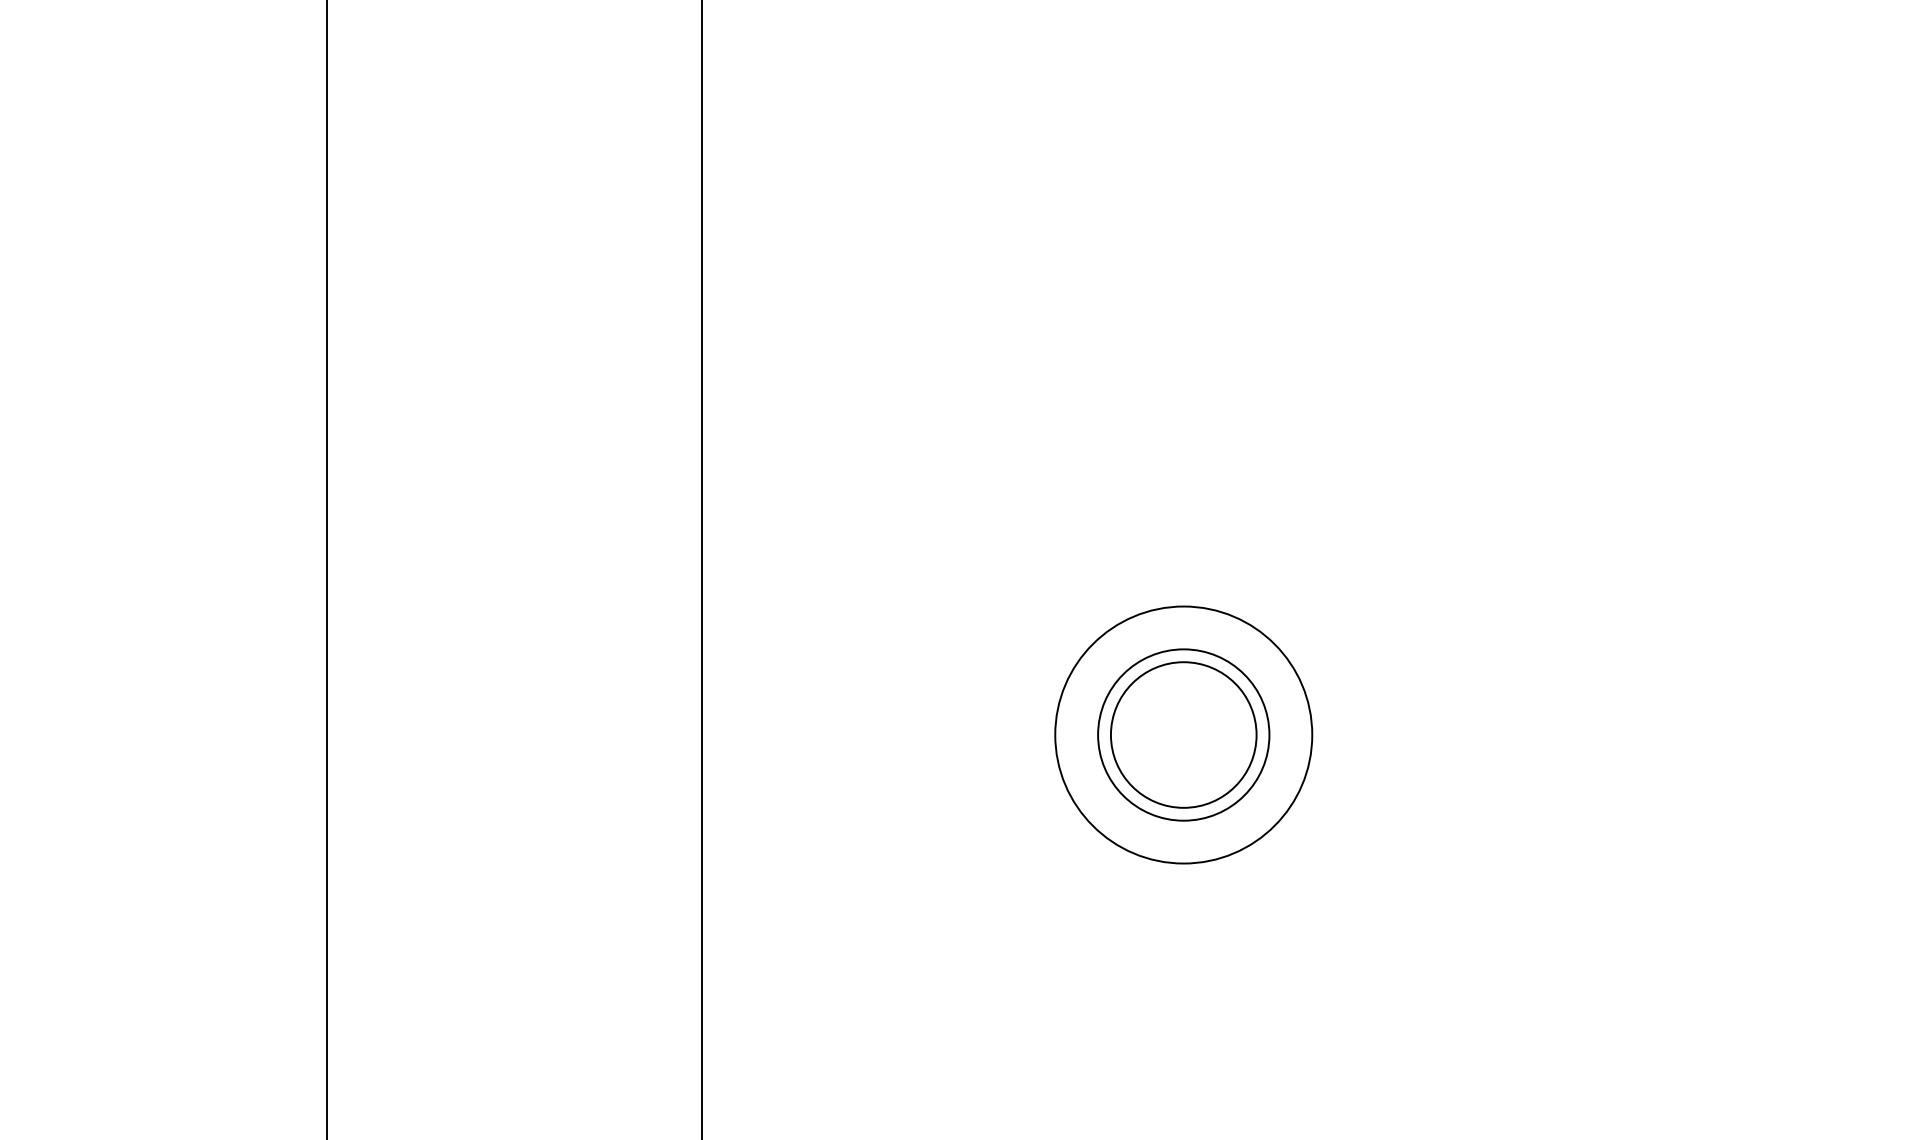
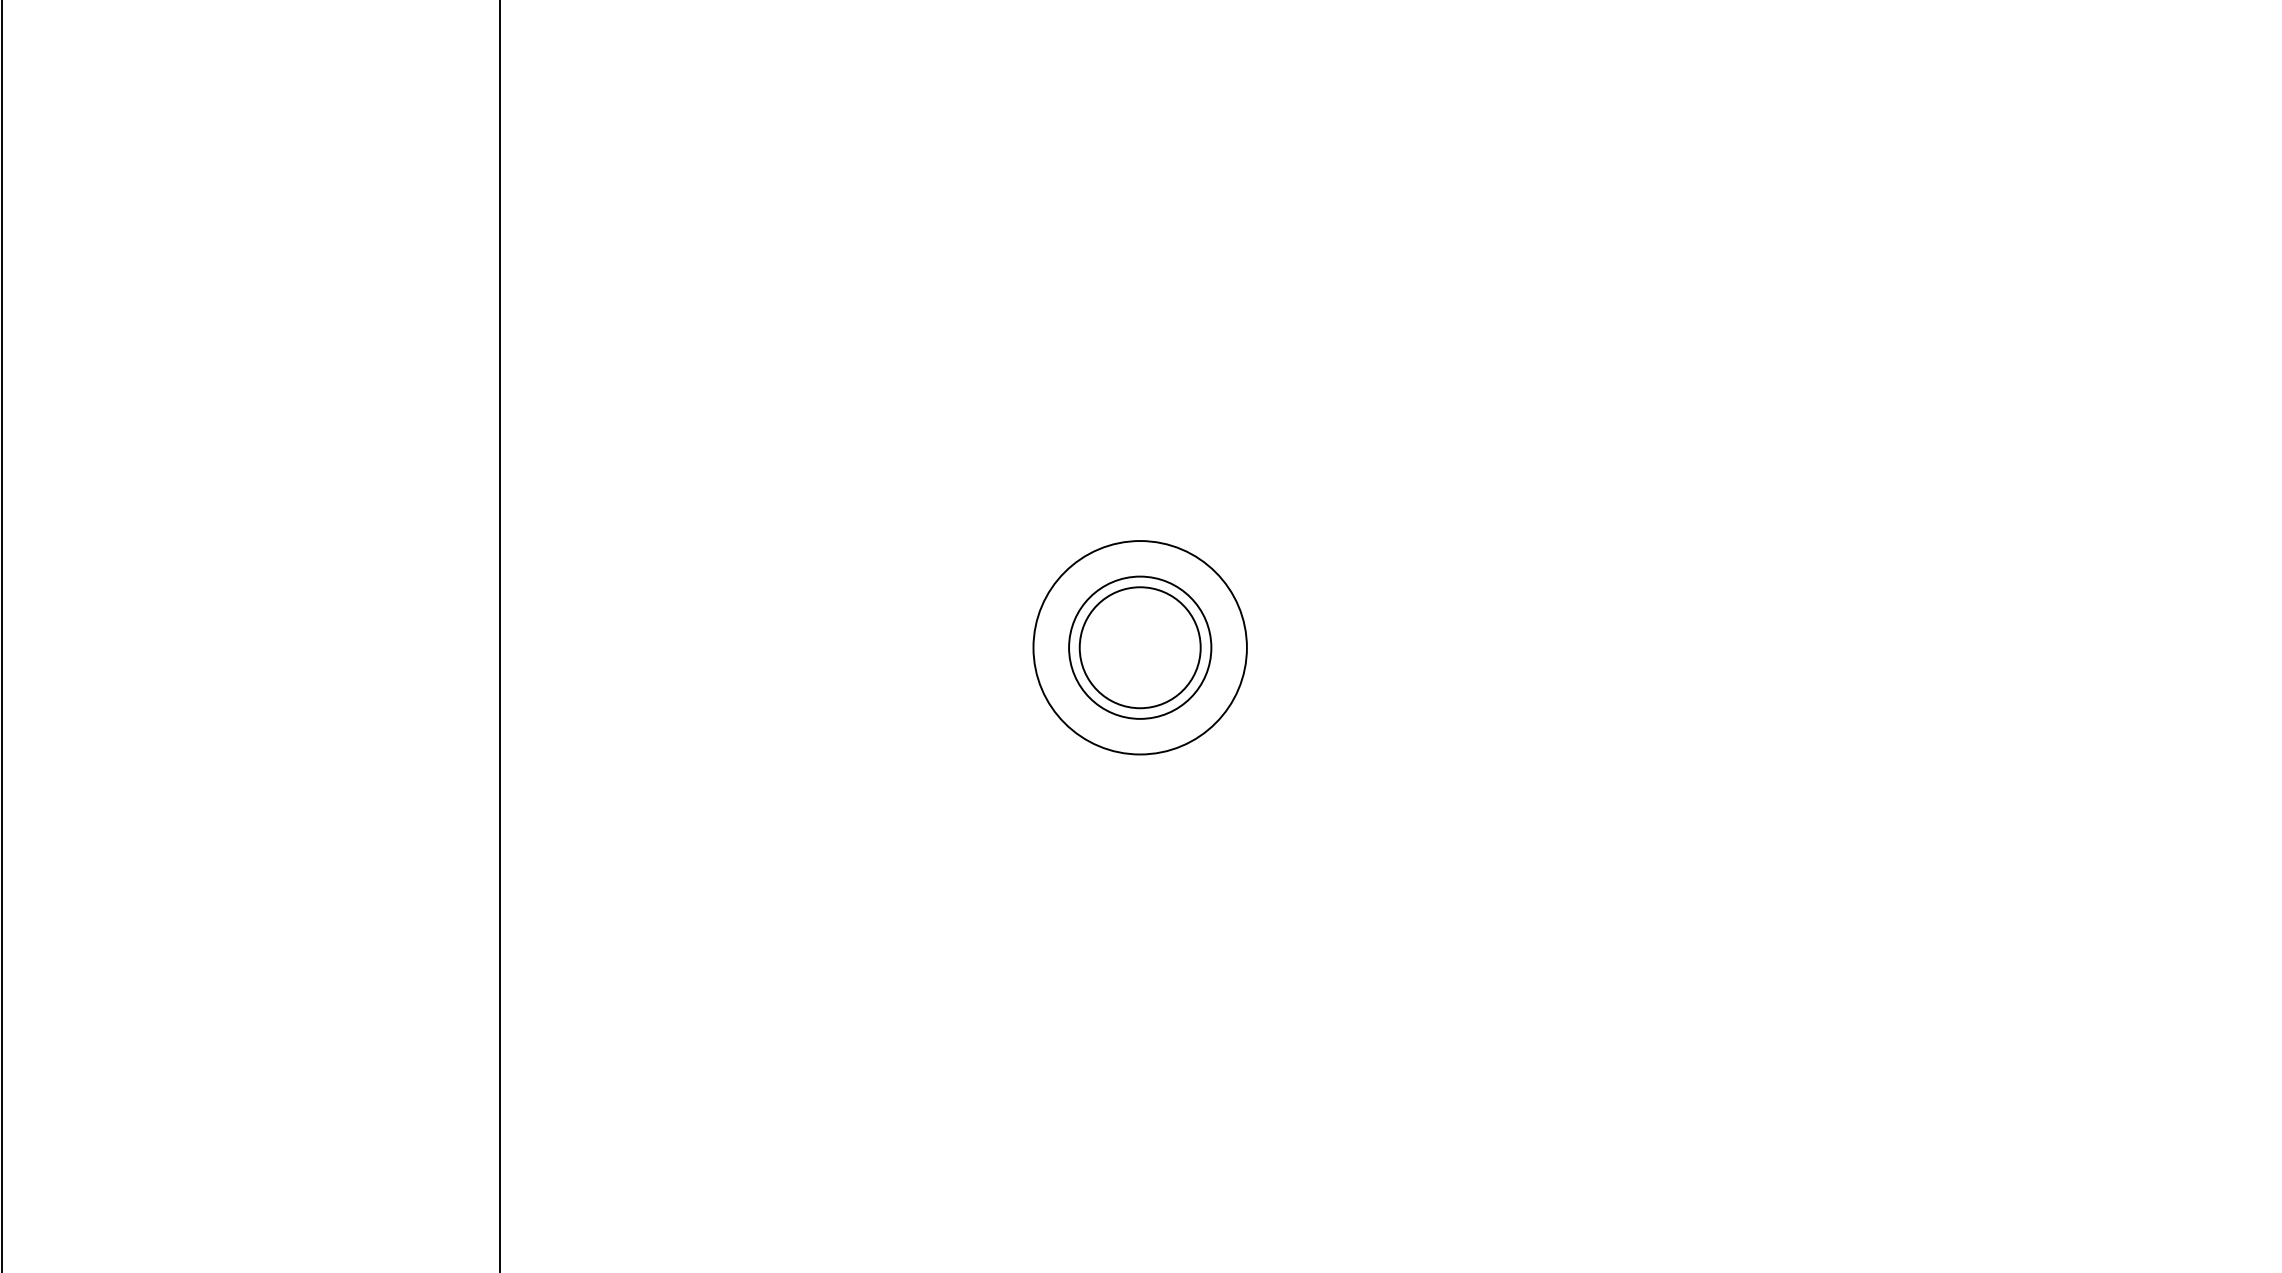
part: (1183, 734) -> (1139, 647), size x0.62

